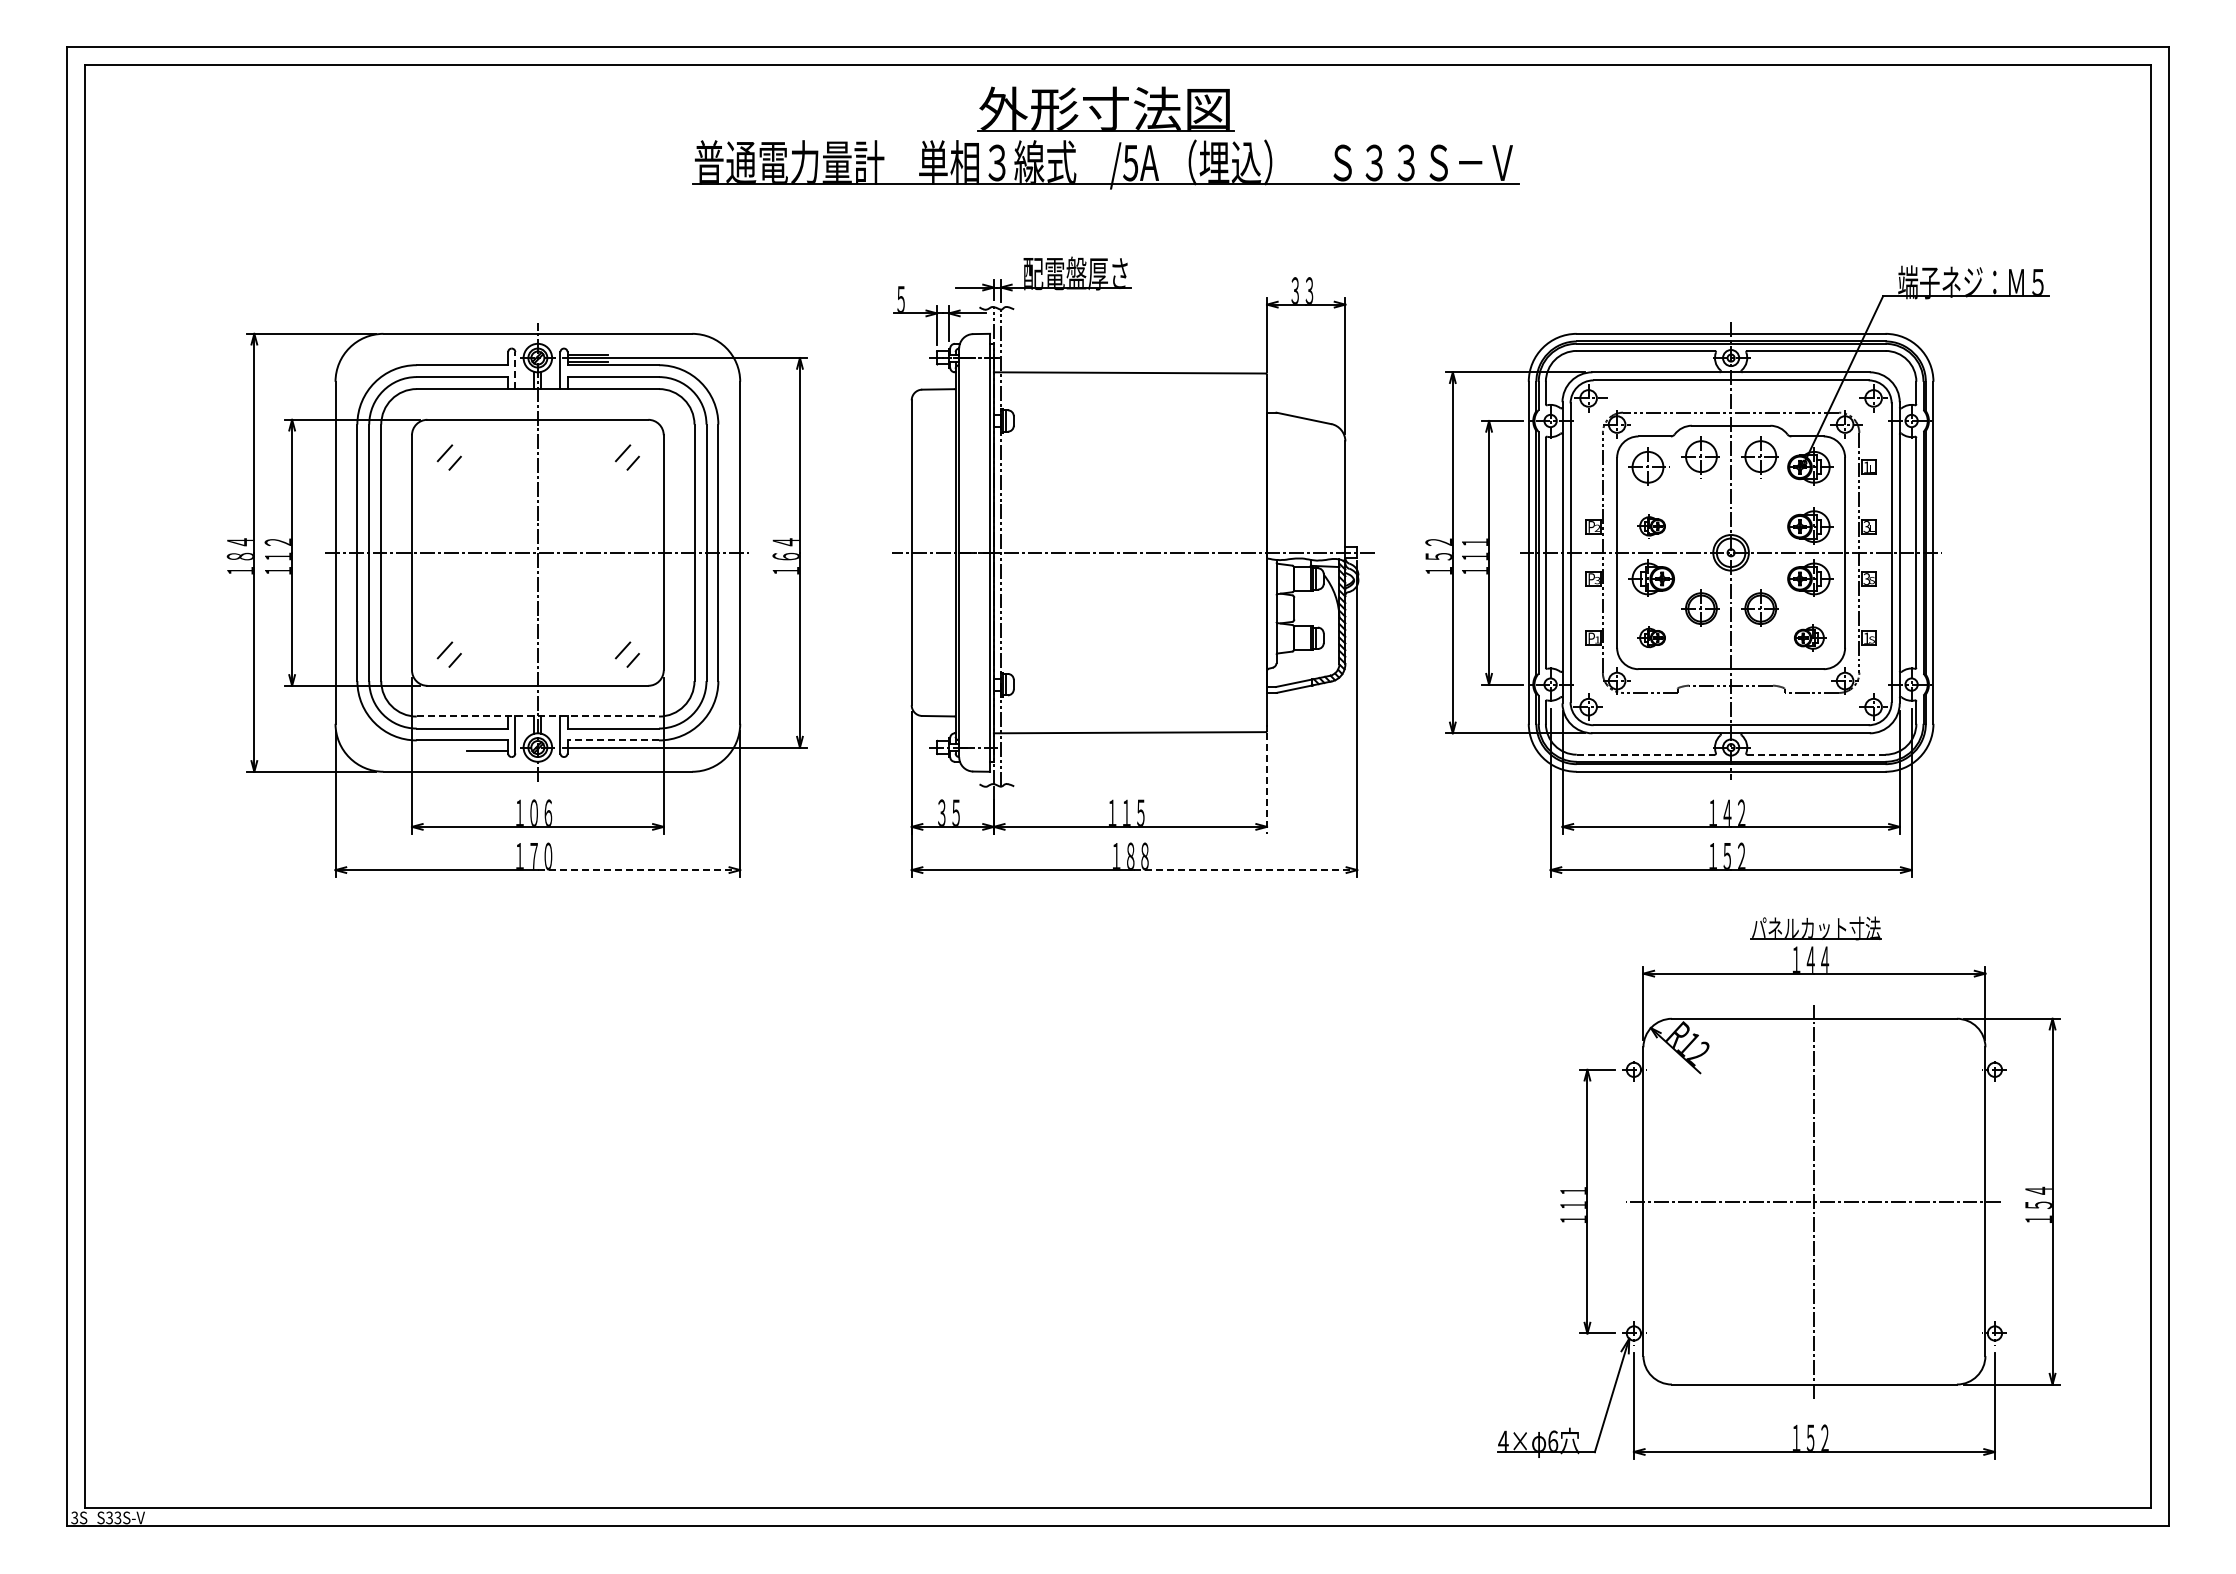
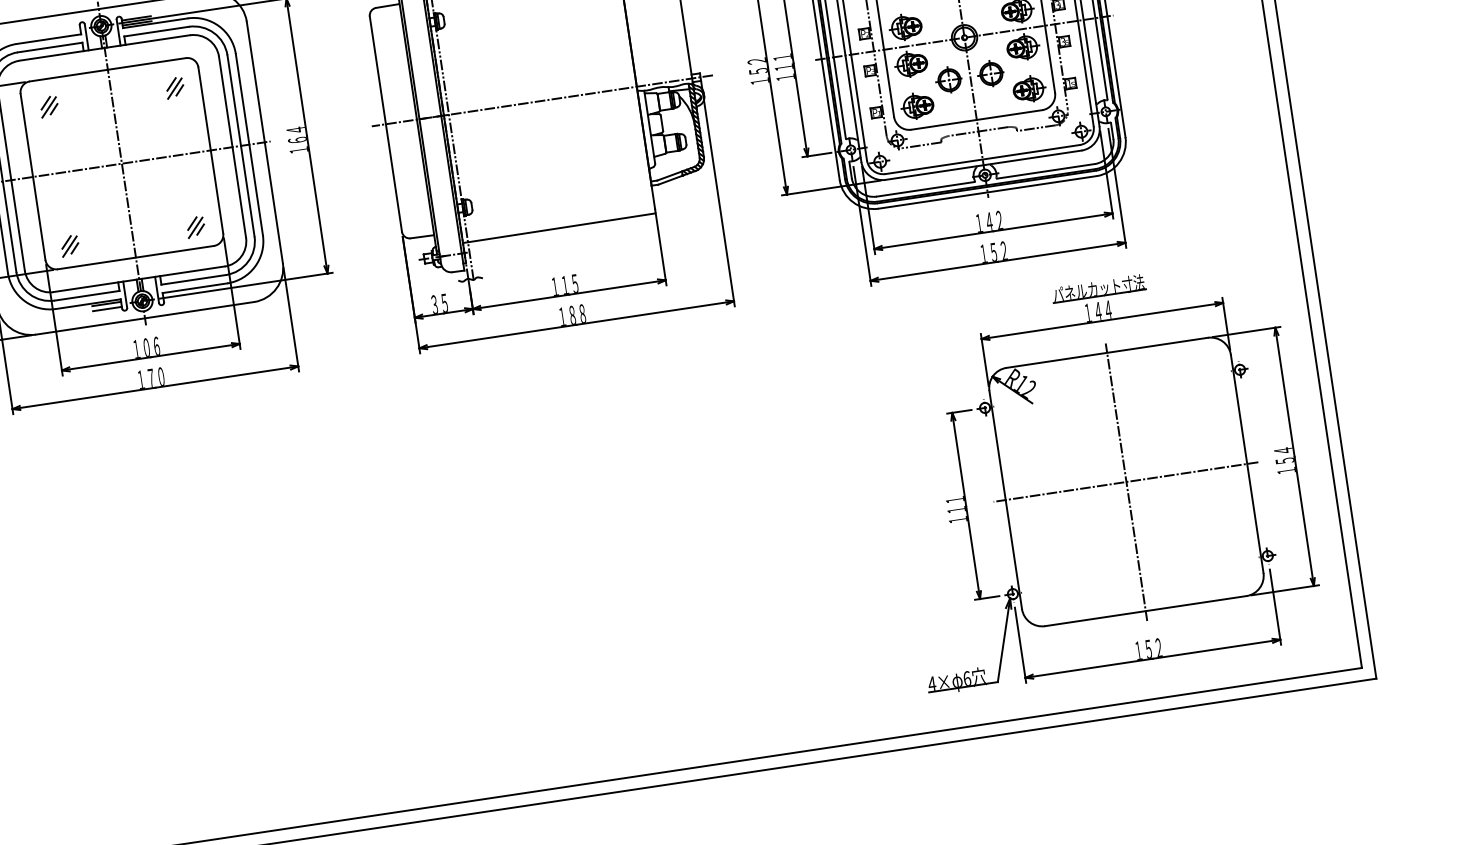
line: (515, 370) -> (86, 37), dashed -> solid
line: (448, 459) -> (48, 107), added
line: (626, 459) -> (174, 88), added
part: (1651, 525) -> (905, 26), size x1.67
part: (1651, 637) -> (917, 105), size x1.67
part: (1810, 637) -> (1029, 89), size x1.43
line: (448, 656) -> (69, 246), added
line: (626, 656) -> (195, 227), added
line: (538, 716) -> (139, 279), dashed -> solid
line: (613, 740) -> (195, 288), dashed -> solid
line: (487, 744) -> (106, 304), added
line: (1646, 754) -> (926, 189), dashed -> solid
line: (1816, 754) -> (1046, 171), dashed -> solid
line: (1267, 784) -> (661, 250), dashed -> solid
line: (639, 870) -> (227, 377), dashed -> solid
line: (1246, 870) -> (655, 313), dashed -> solid
part: (1778, 1187) -> (1099, 475), moved

